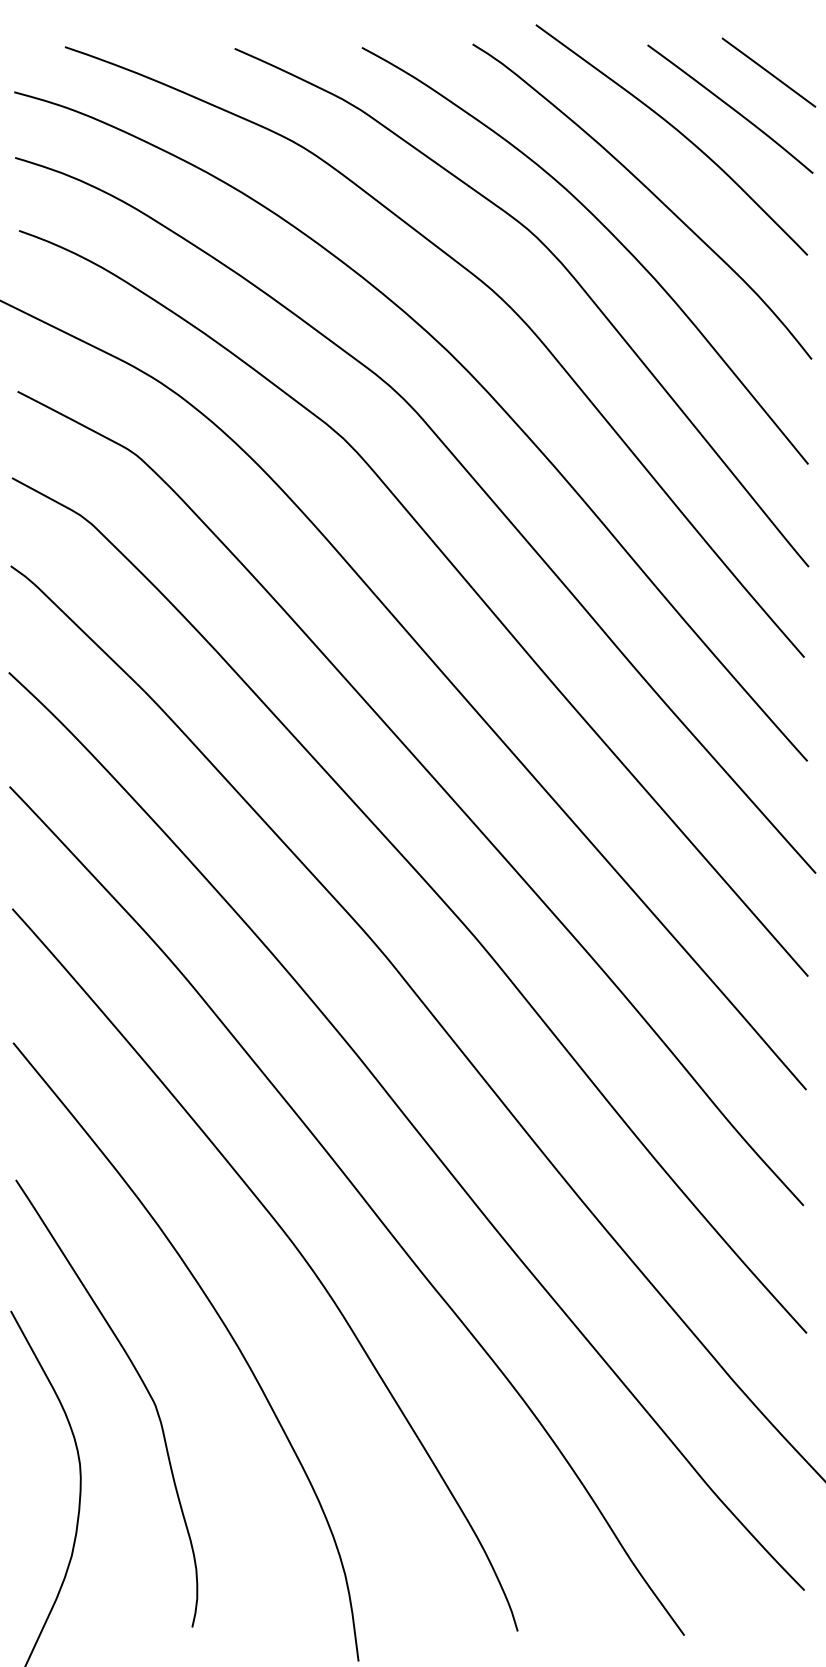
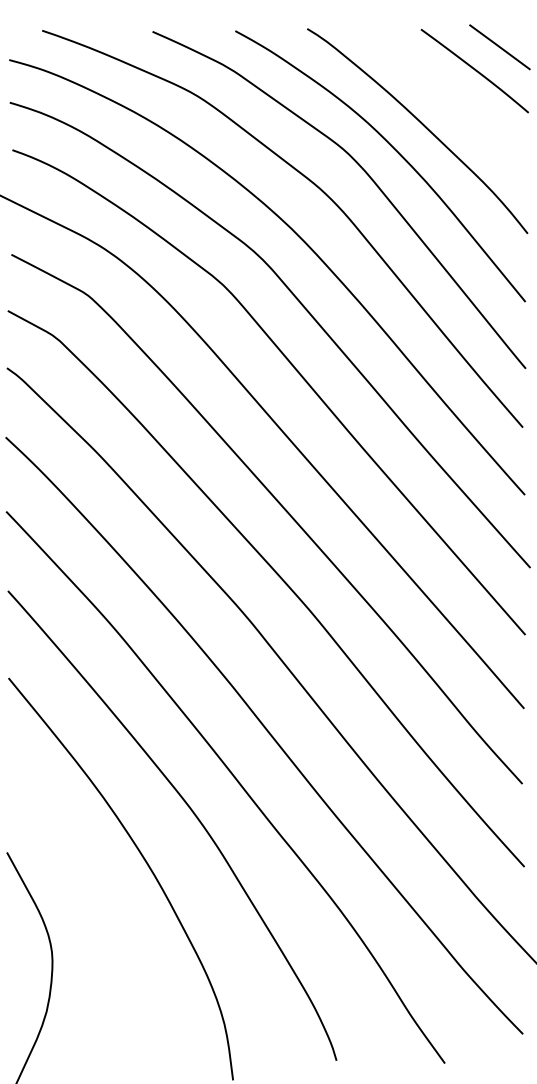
curve: (675, 131) -> (439, 85), removed
curve: (142, 1384) -> (92, 900), removed

